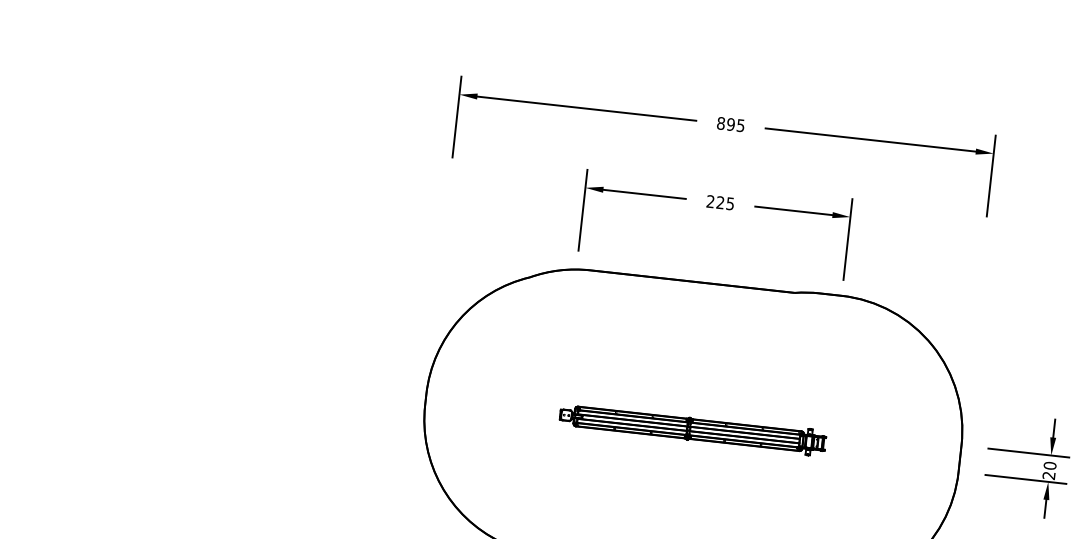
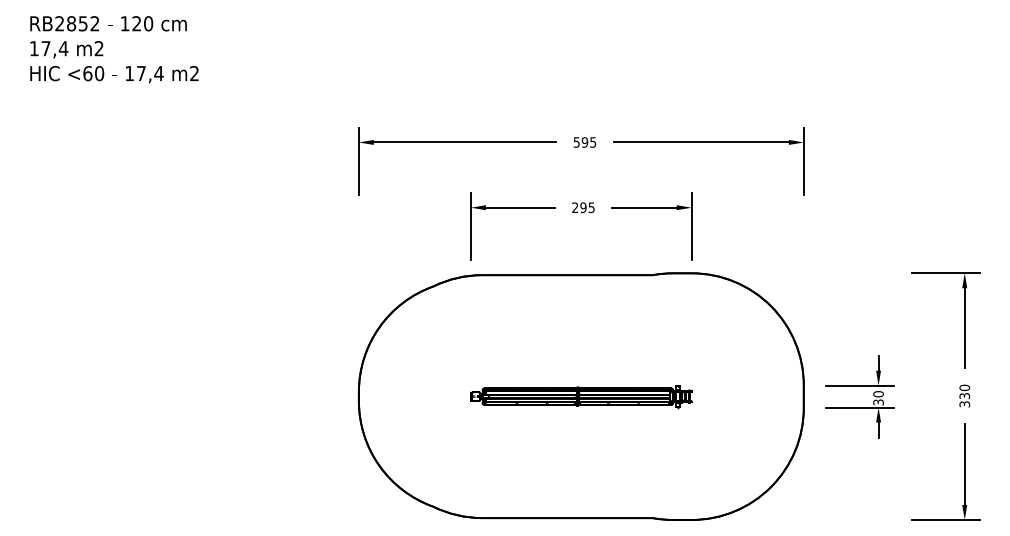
text: (720, 123) -> (576, 142), 895 -> 595
text: (720, 202) -> (583, 207), 225 -> 295
text: (1048, 475) -> (878, 402), 20 -> 30

